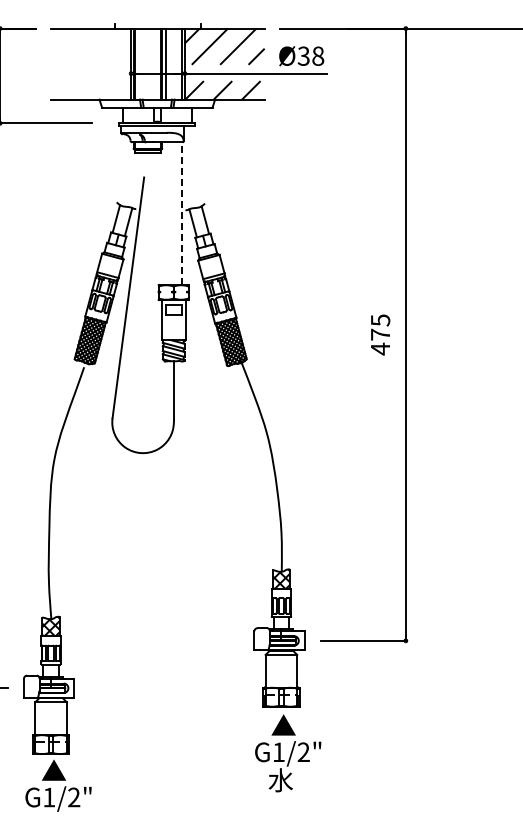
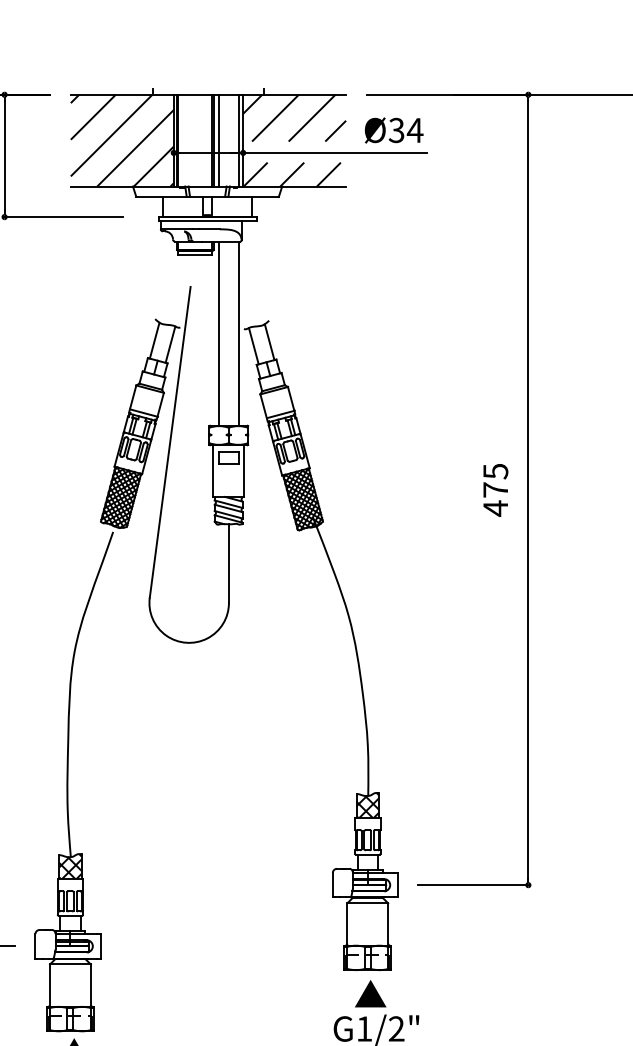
text: (317, 55) -> (414, 129), Ø38 -> Ø34
hatch: (91, 63) -> (122, 139), added
line: (166, 213) -> (219, 333), added
line: (181, 213) -> (238, 333), dashed -> solid

